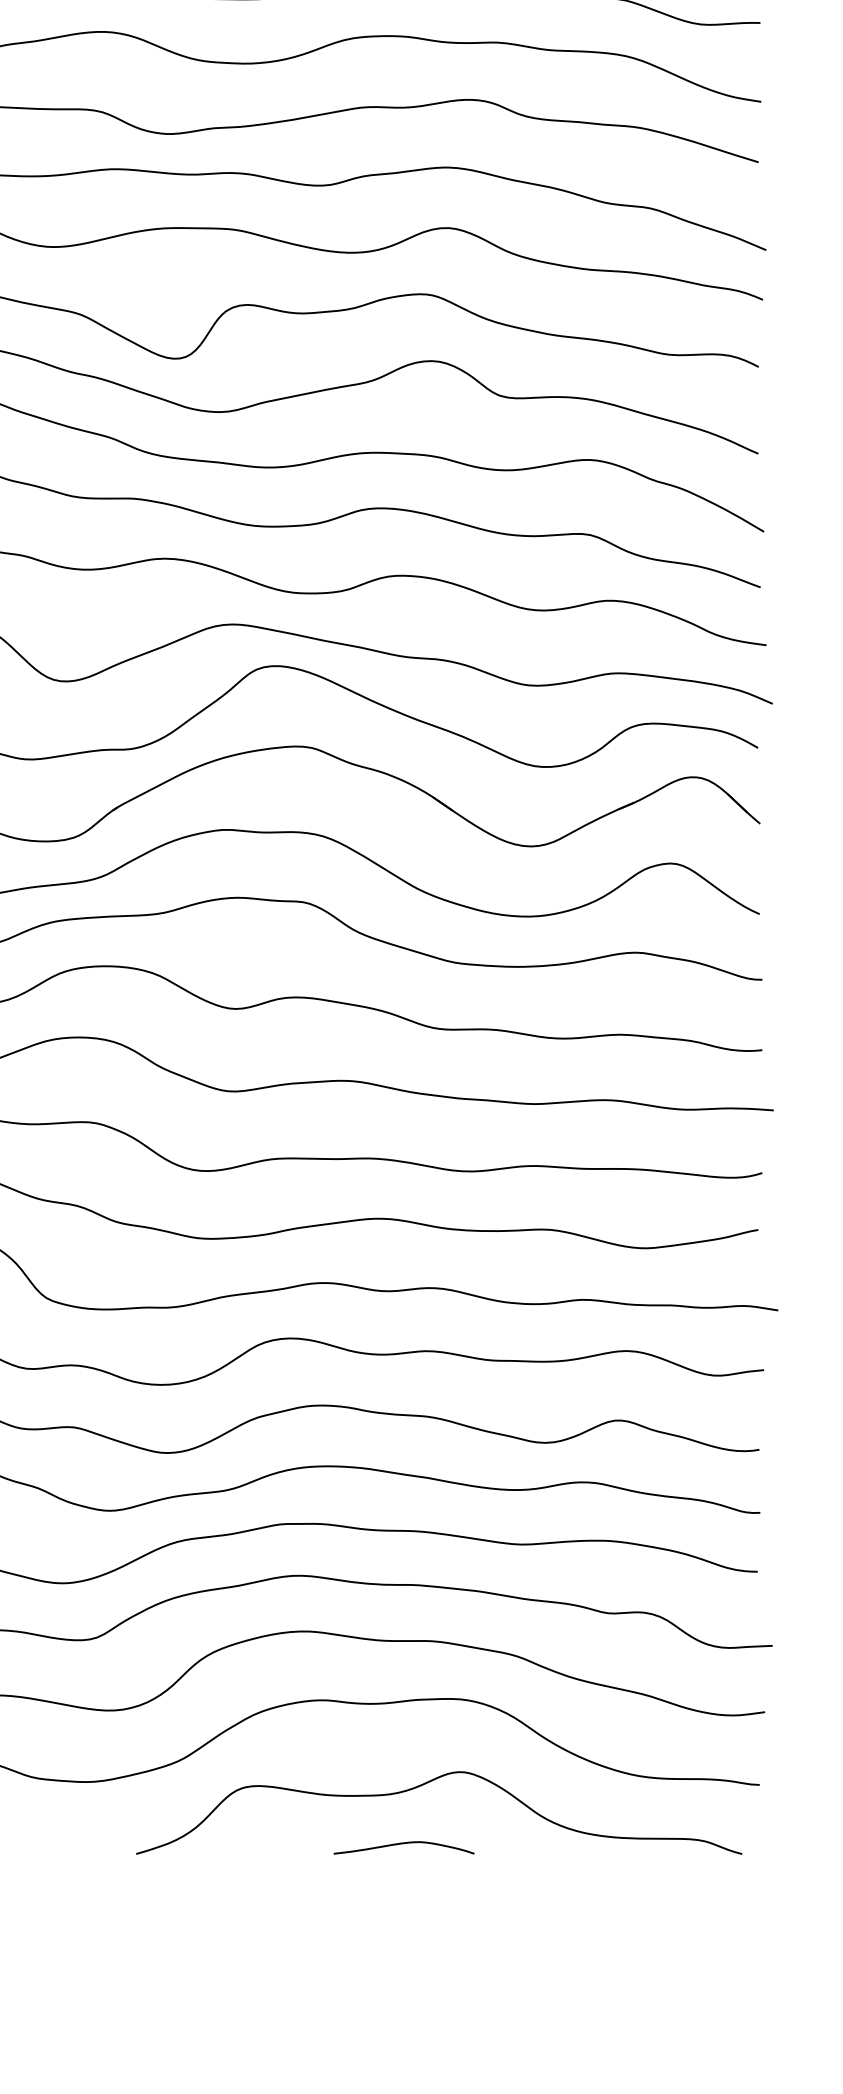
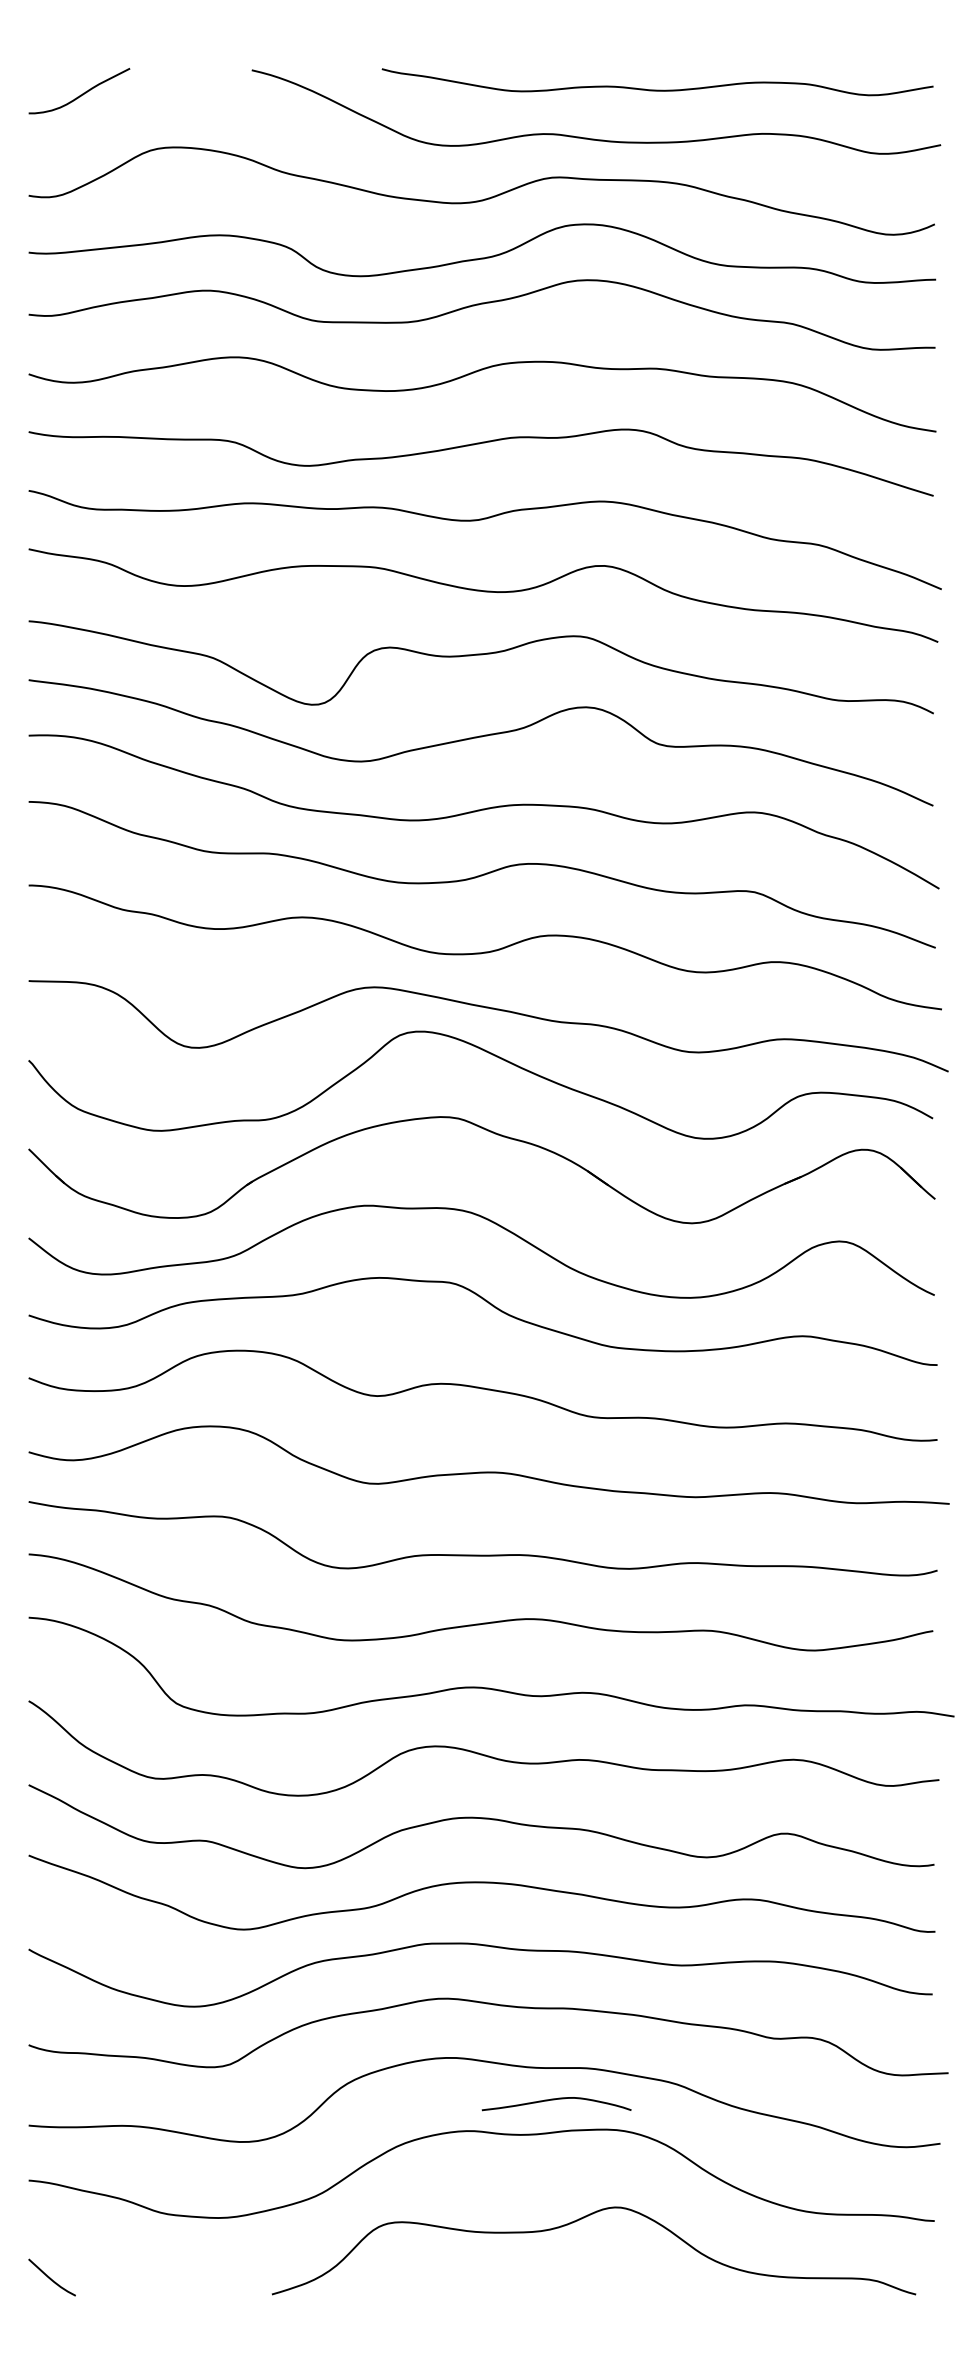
curve: (402, 1844) -> (554, 2100), moved

